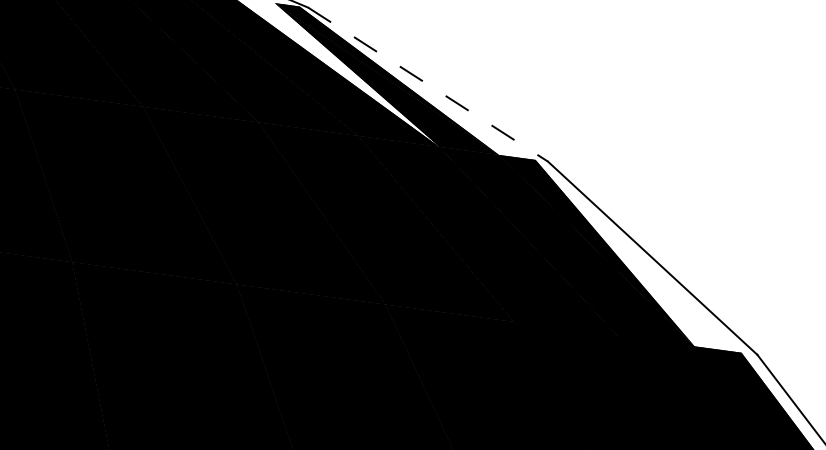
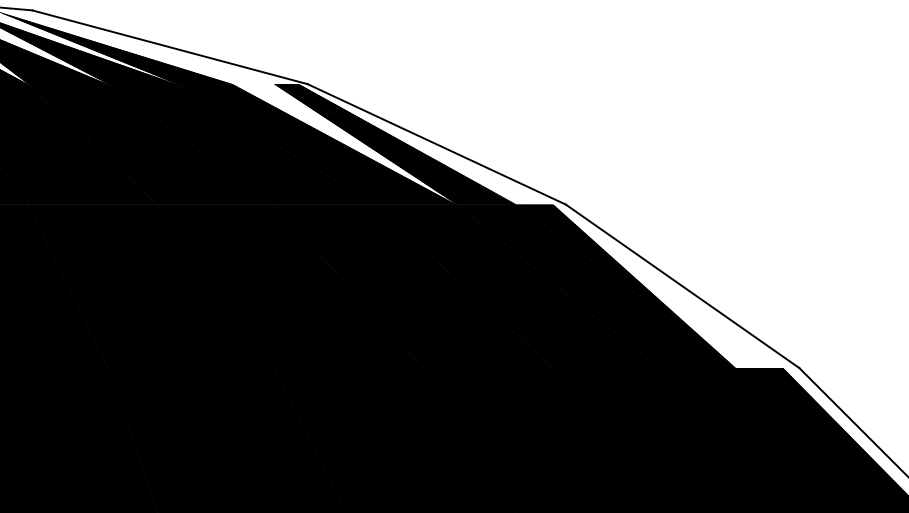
line: (428, 84) -> (437, 144), dashed -> solid

